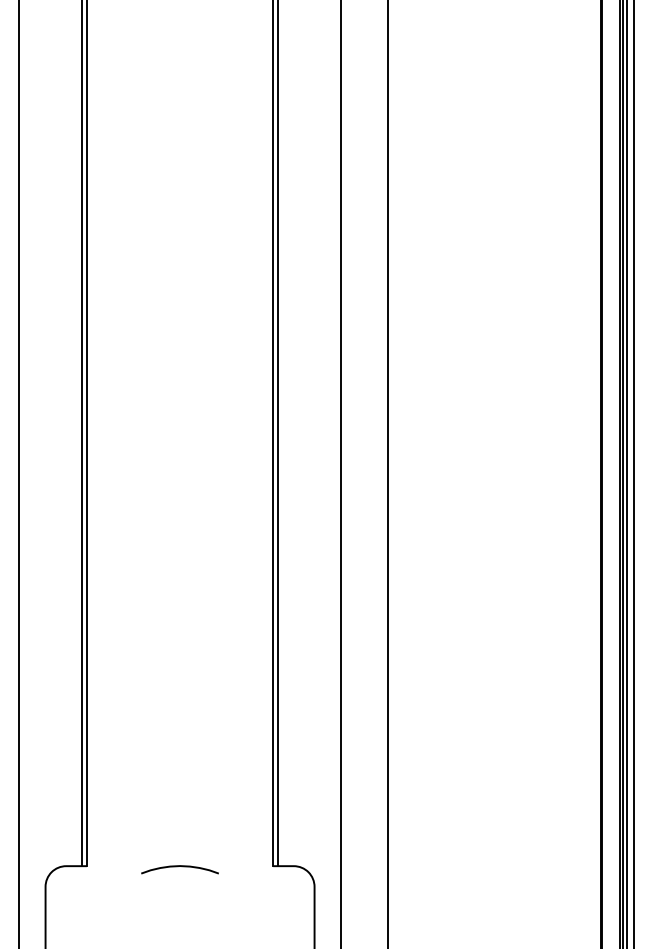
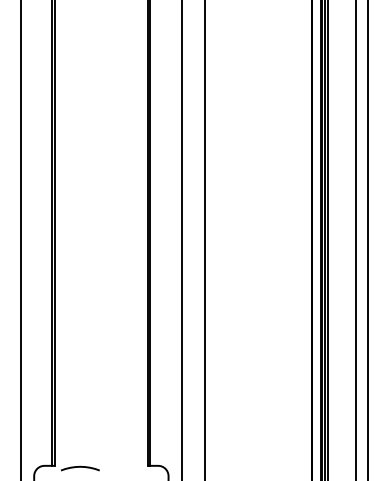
part: (180, 869) -> (80, 468), moved

